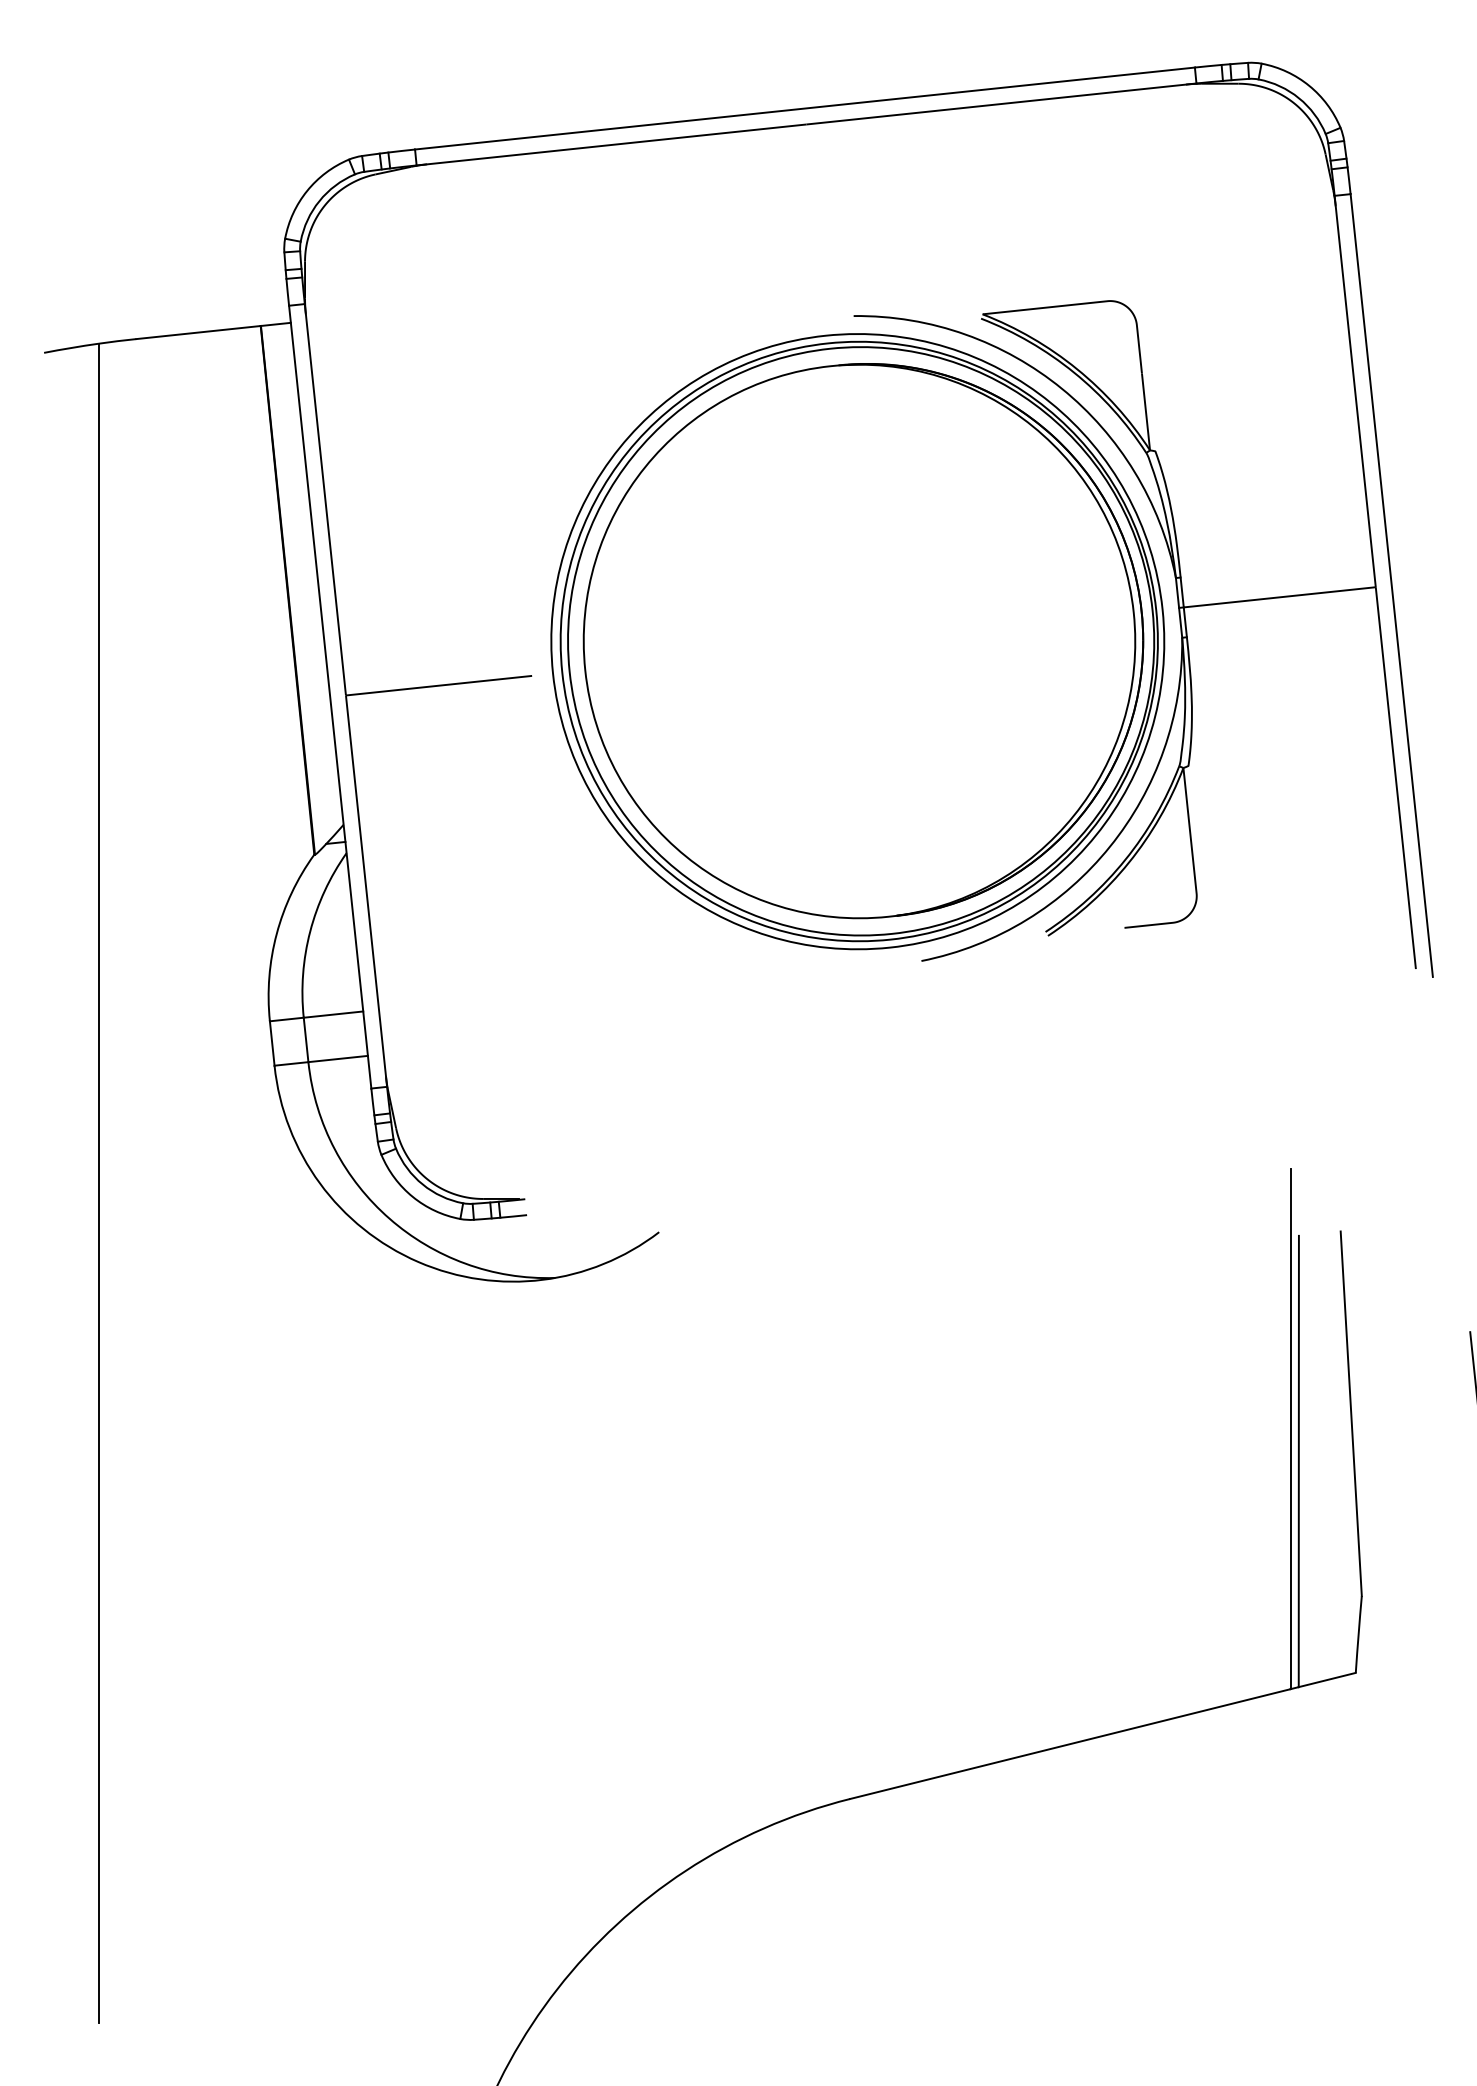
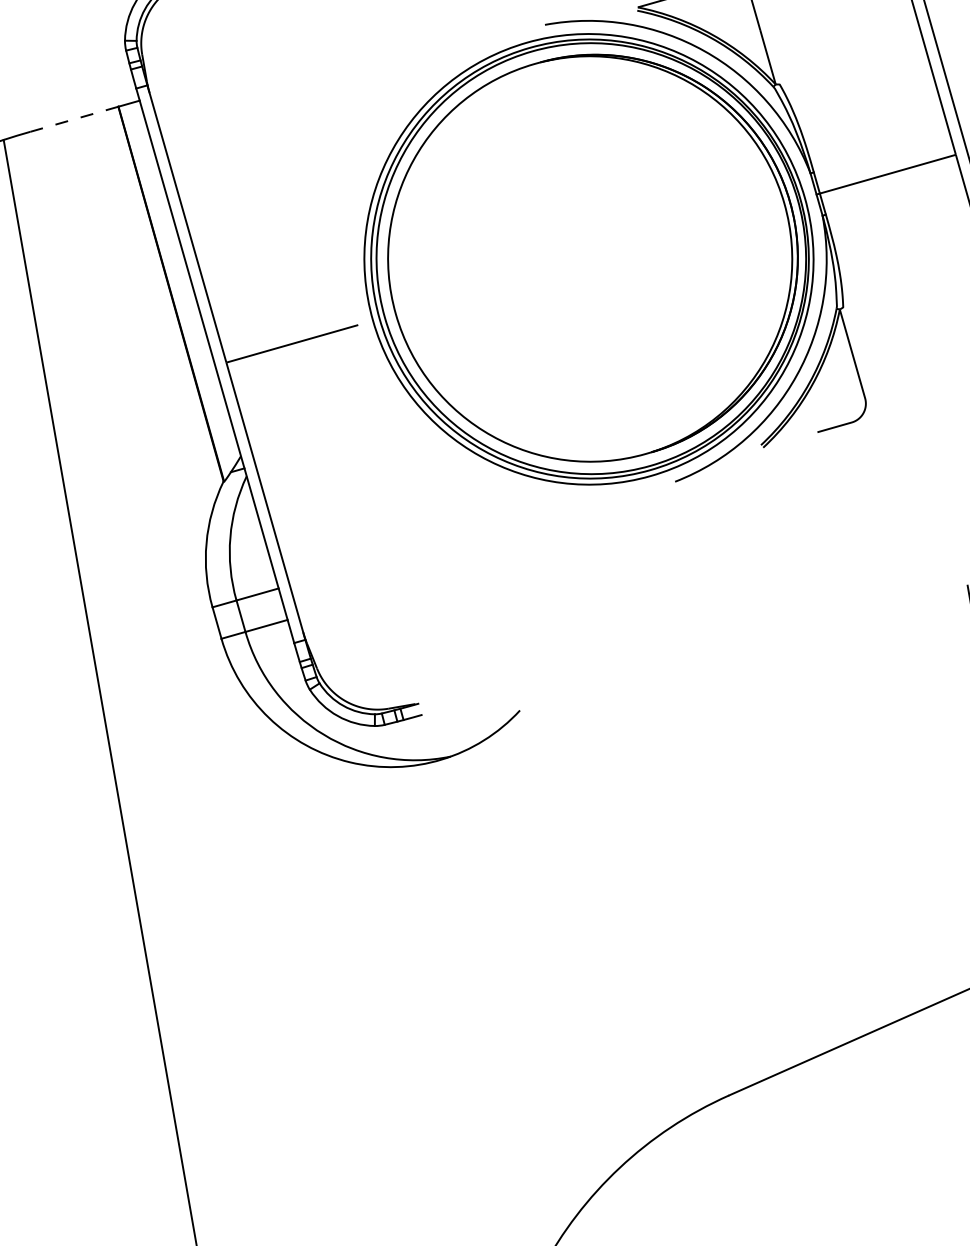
line: (199, 332) -> (75, 119), solid -> dashed

